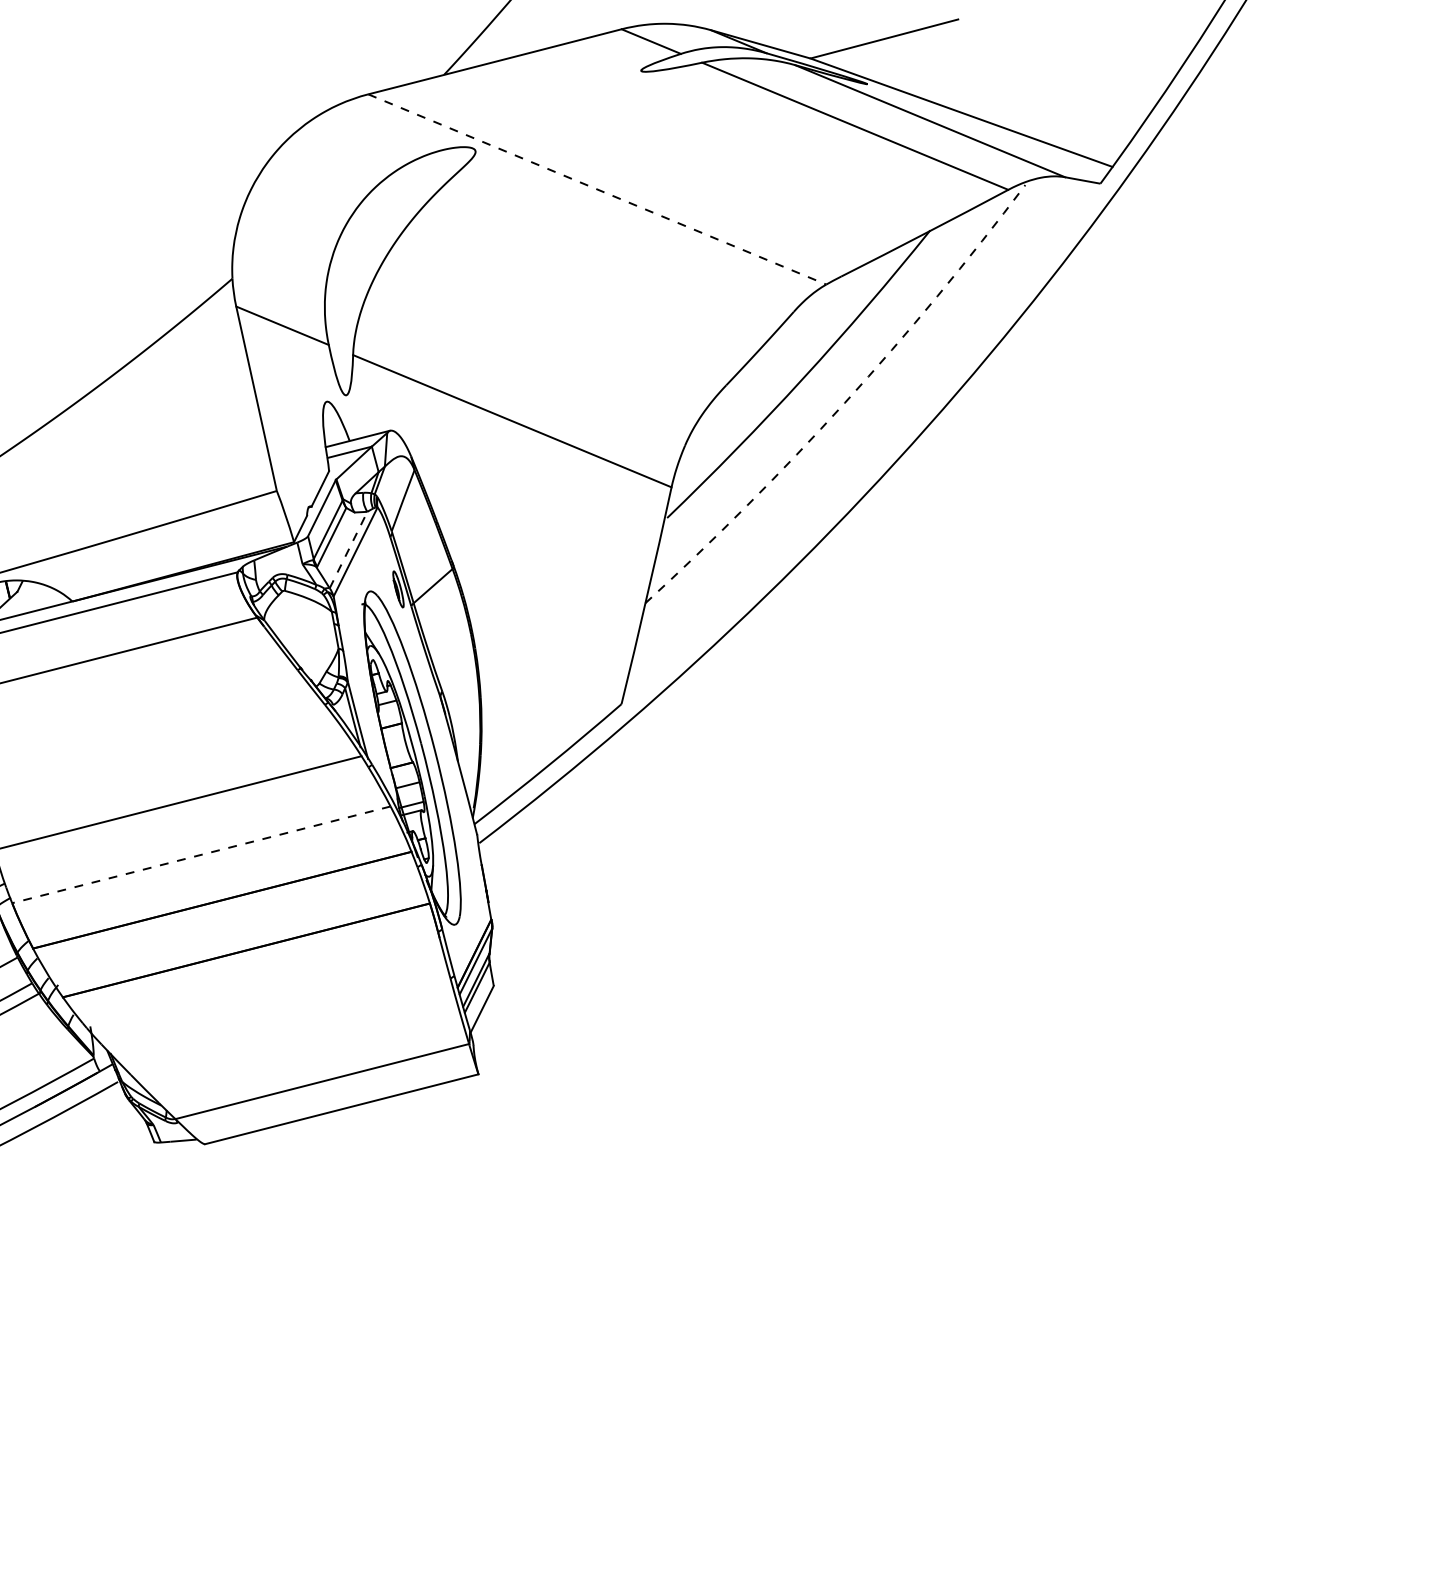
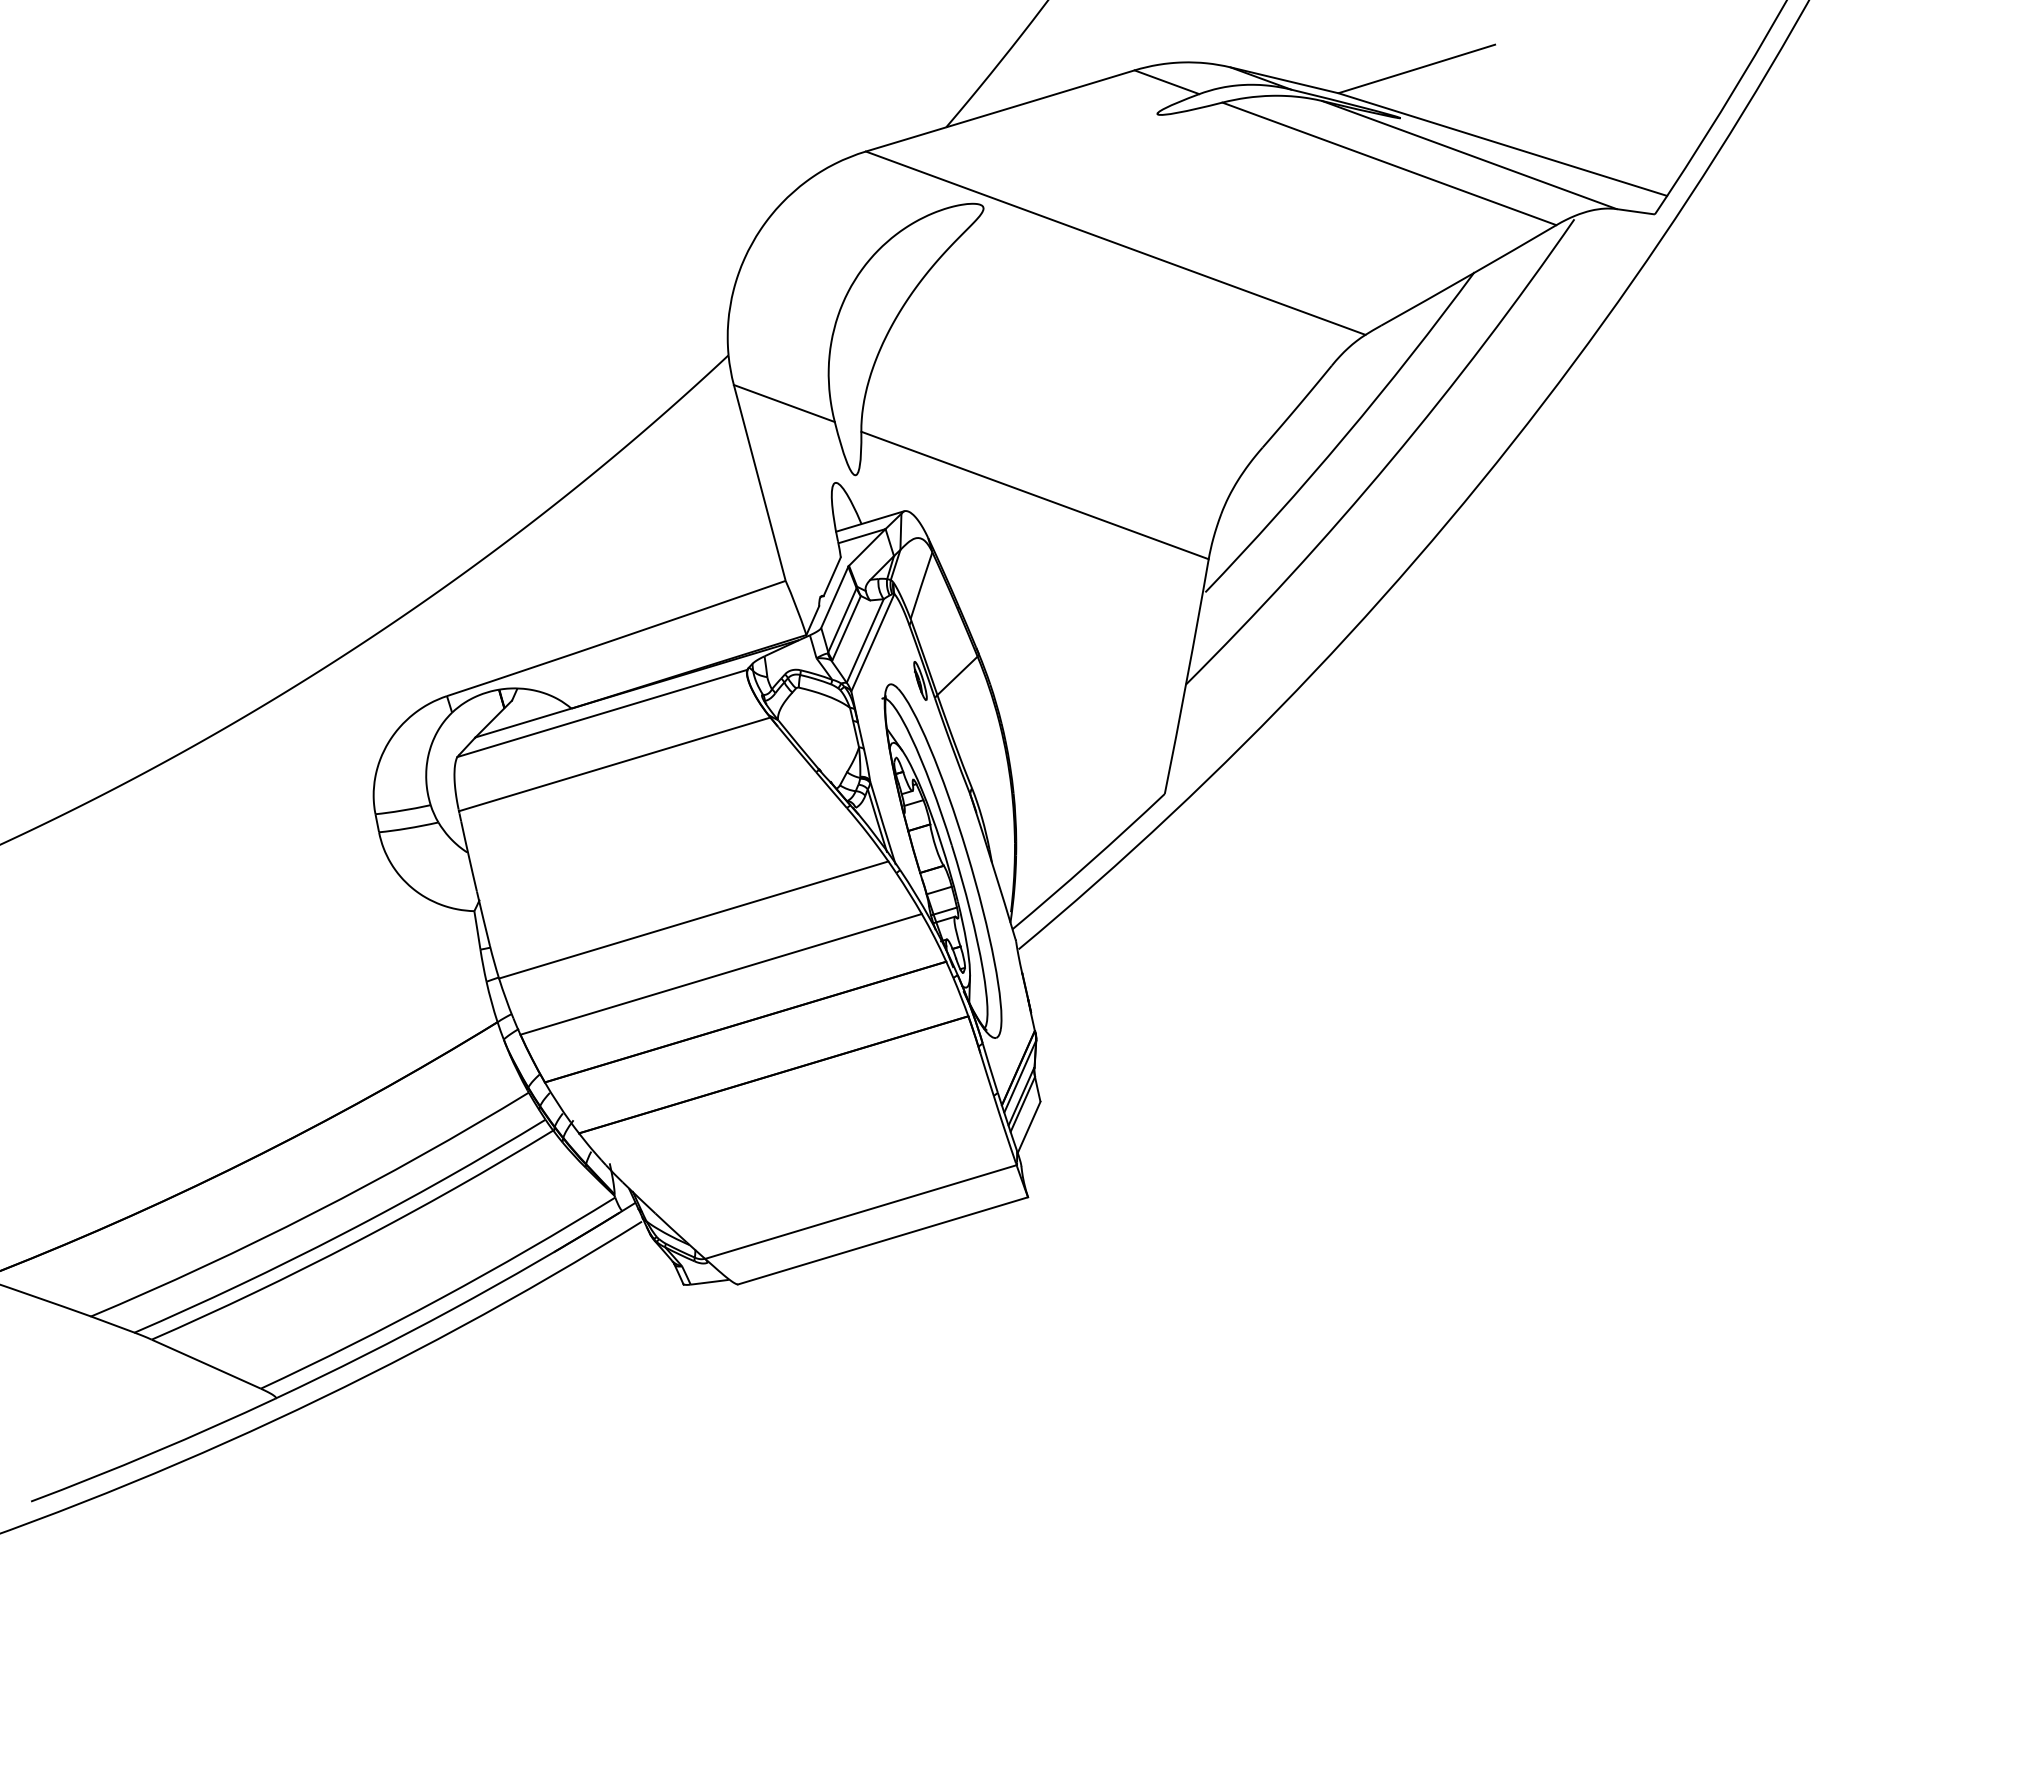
line: (598, 189) -> (1116, 243), dashed -> solid
arc: (844, 402) -> (1390, 460), dashed -> solid
line: (348, 550) -> (865, 641), dashed -> solid
line: (201, 854) -> (721, 974), dashed -> solid

